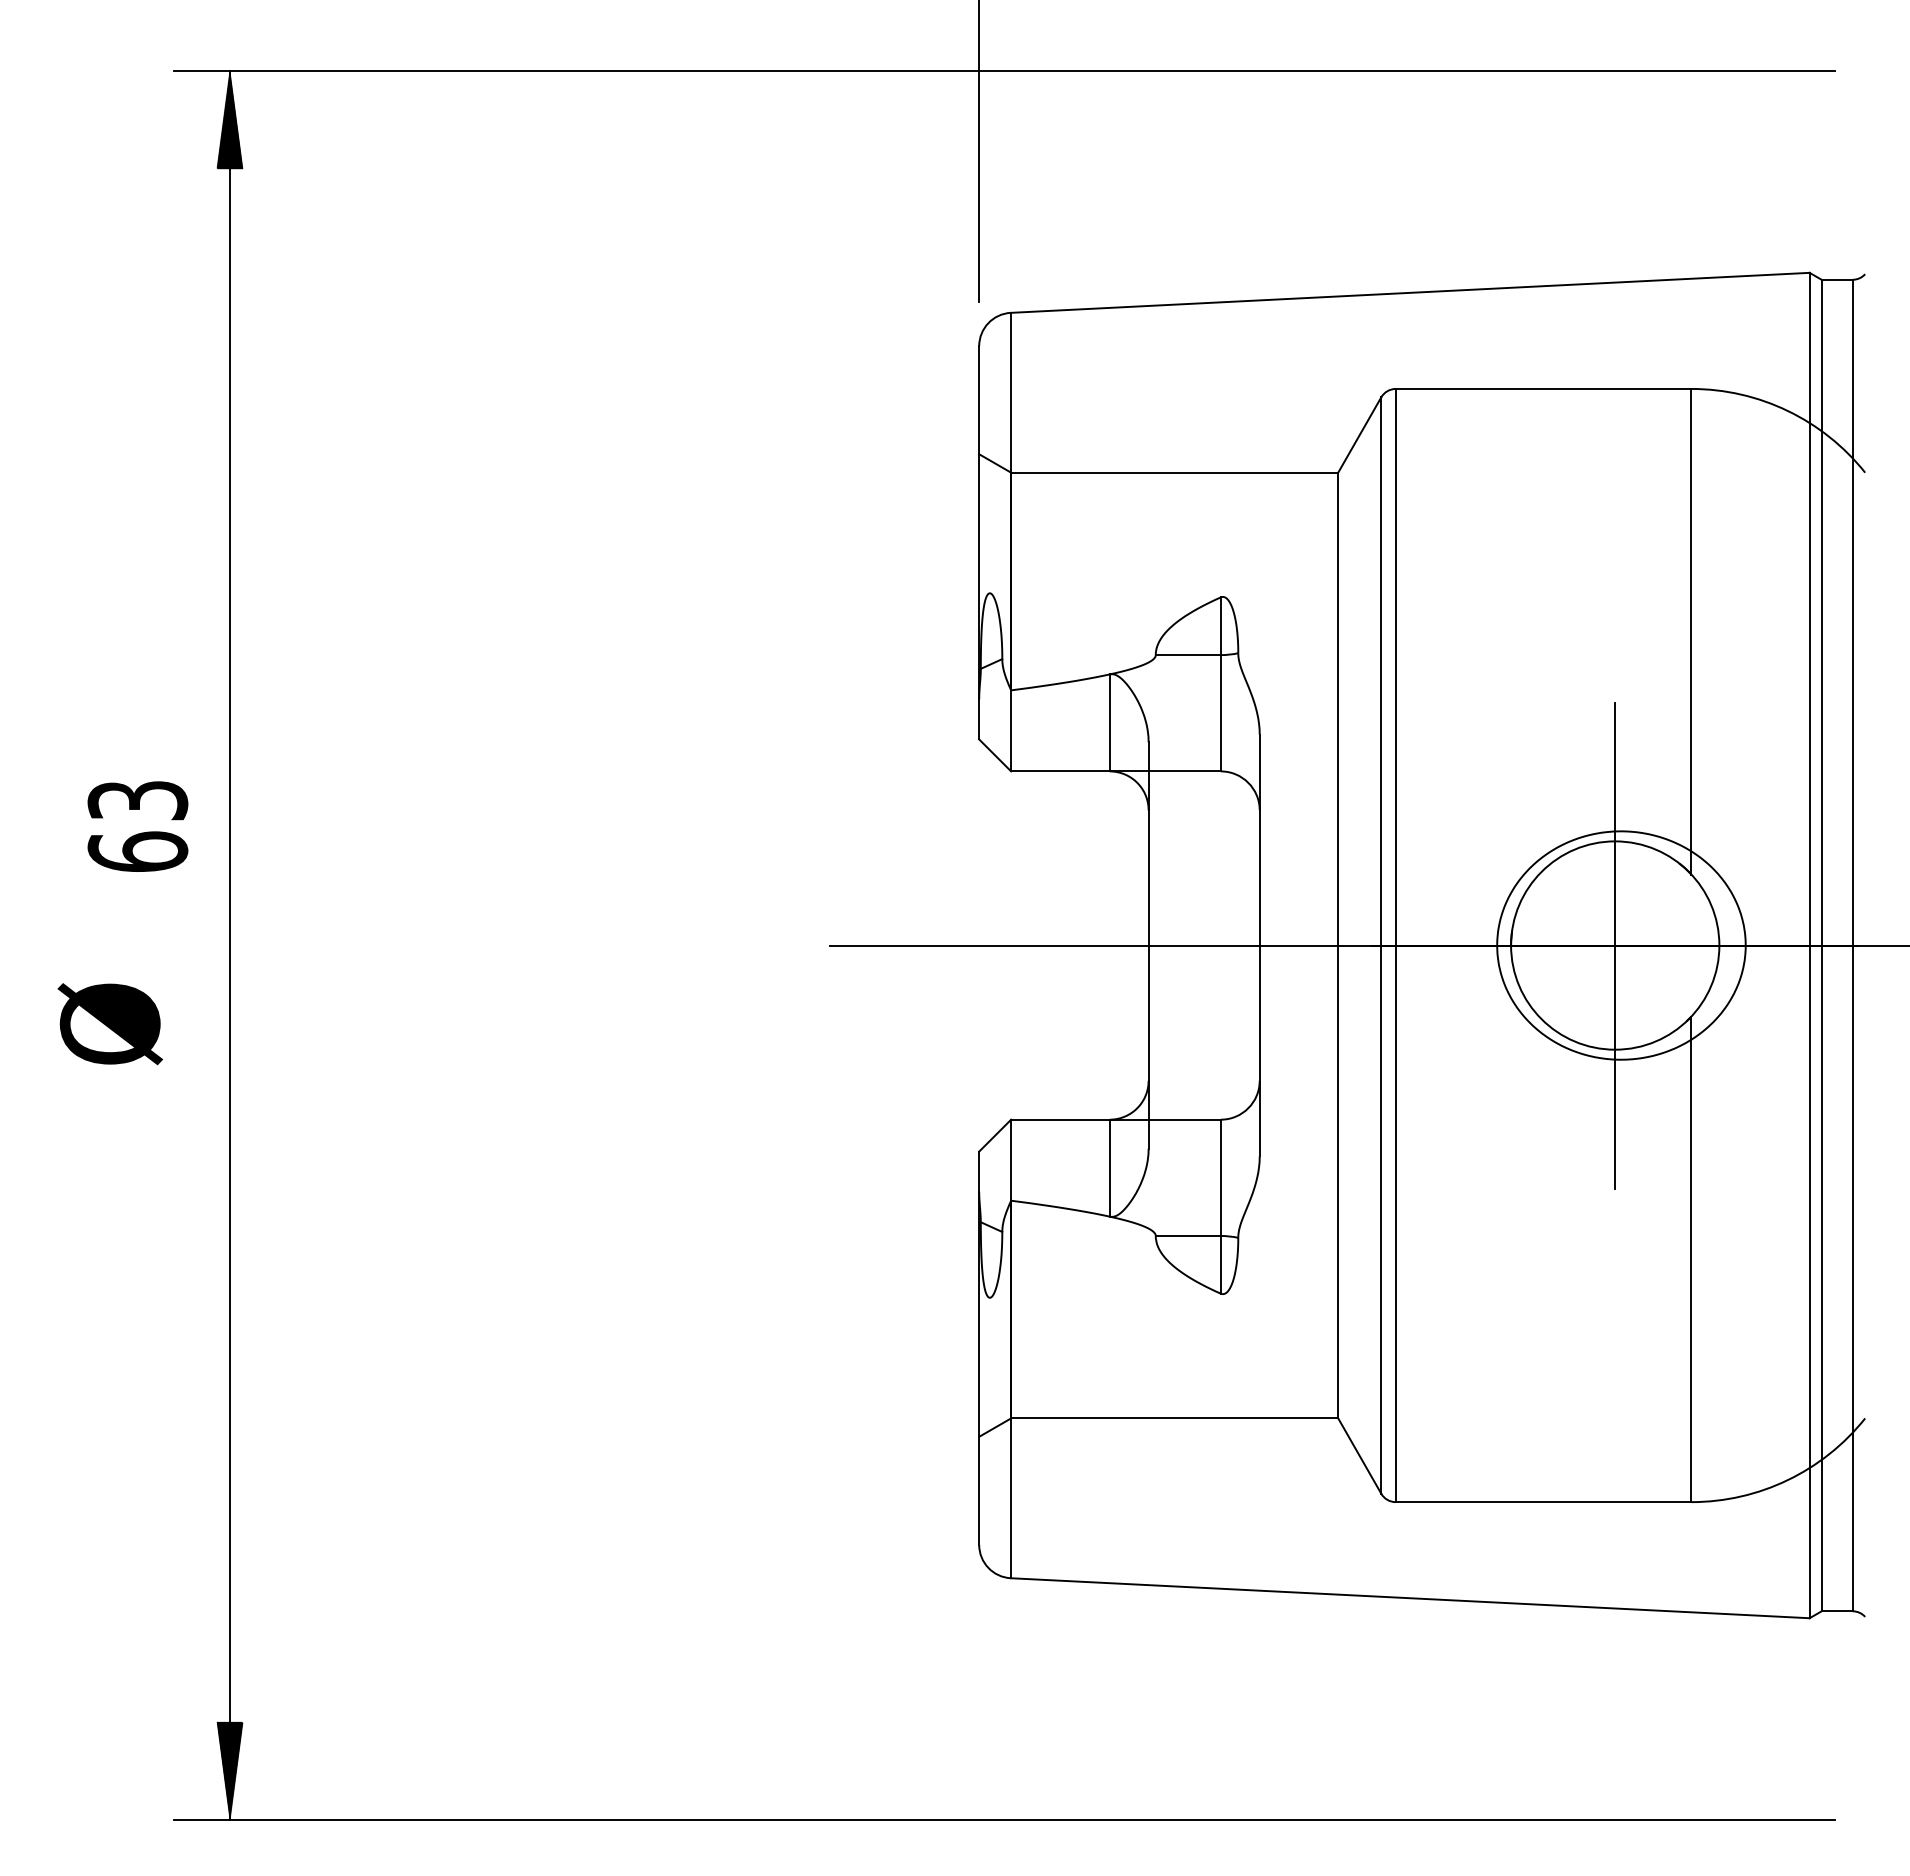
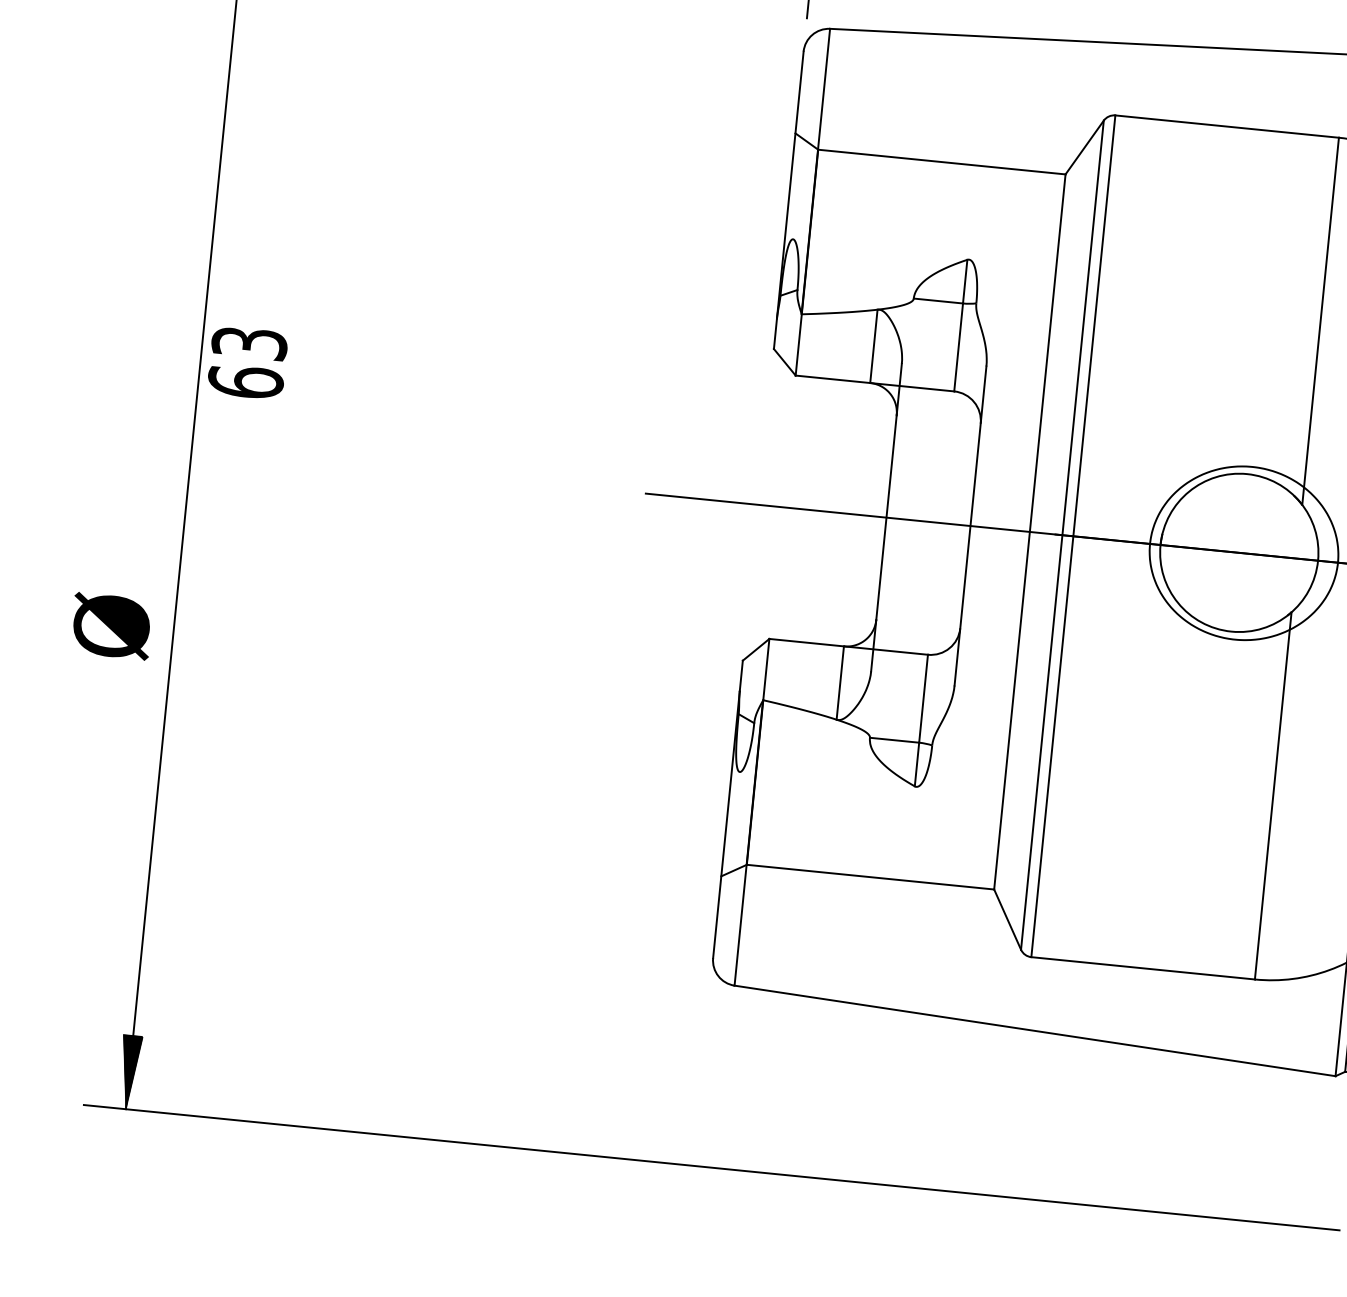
text: (137, 826) -> (247, 362), moved
line: (1615, 945) -> (1239, 552), removed
text: (109, 1024) -> (111, 626), moved

